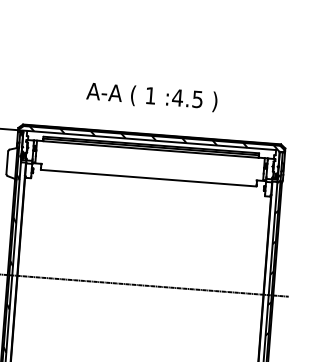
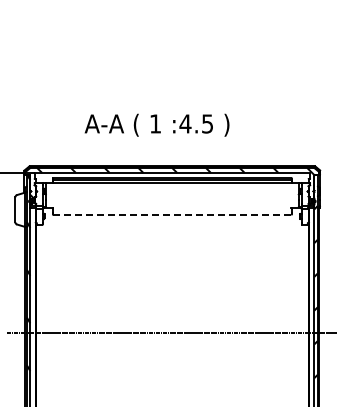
text: (151, 96) -> (156, 124), moved
line: (148, 177) -> (172, 214), solid -> dashed

